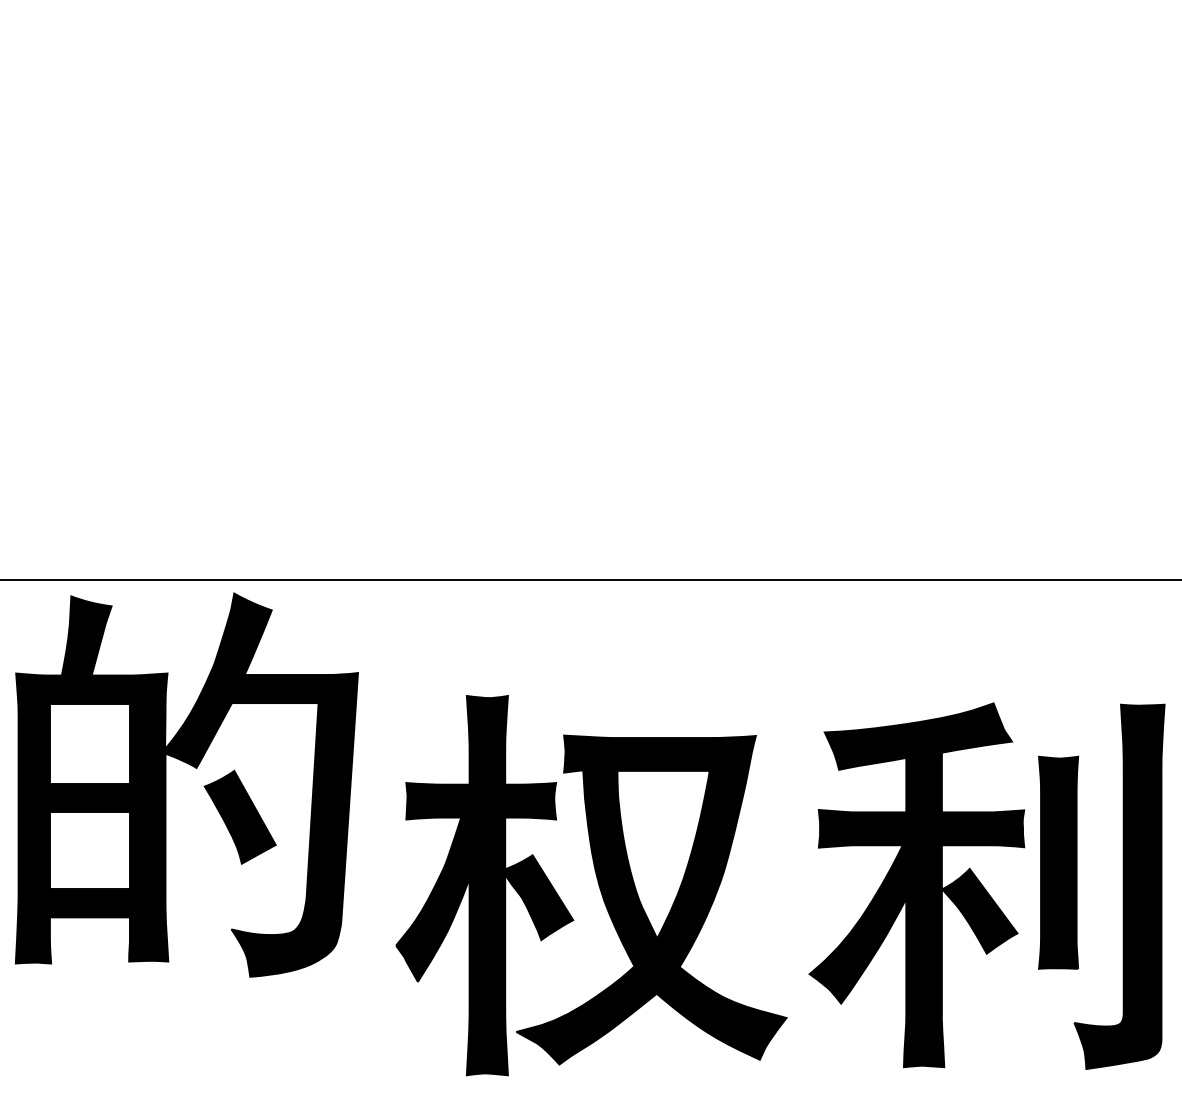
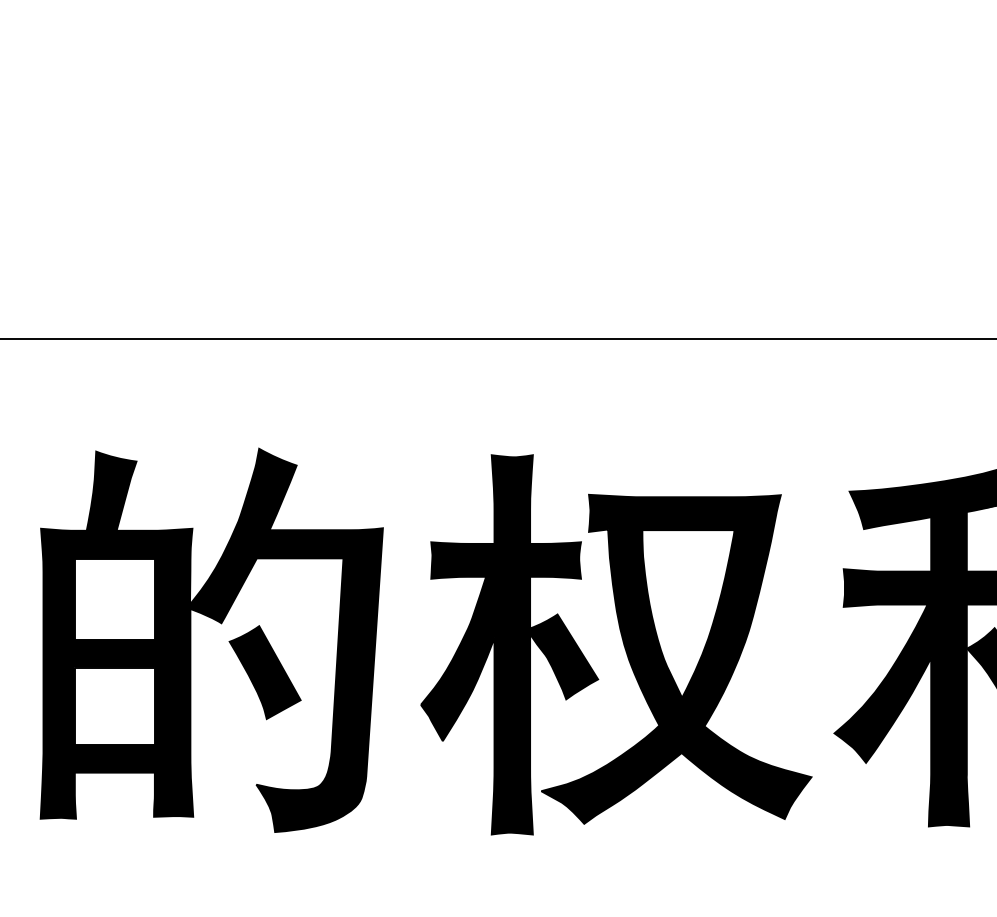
part: (203, 786) -> (228, 641), moved

